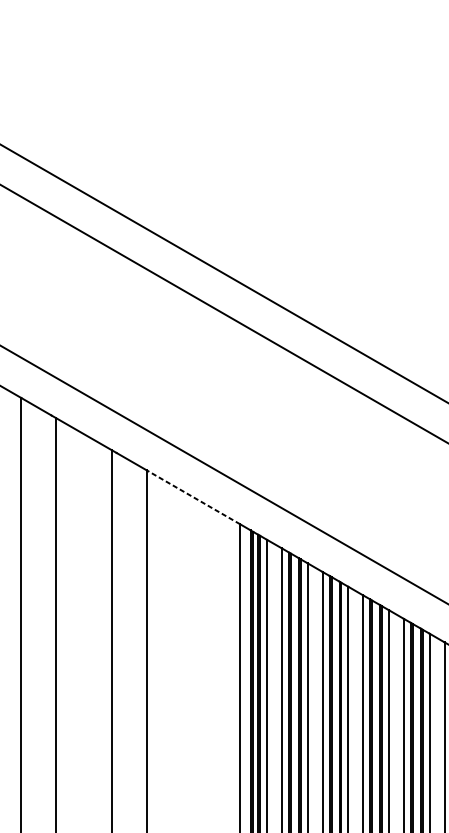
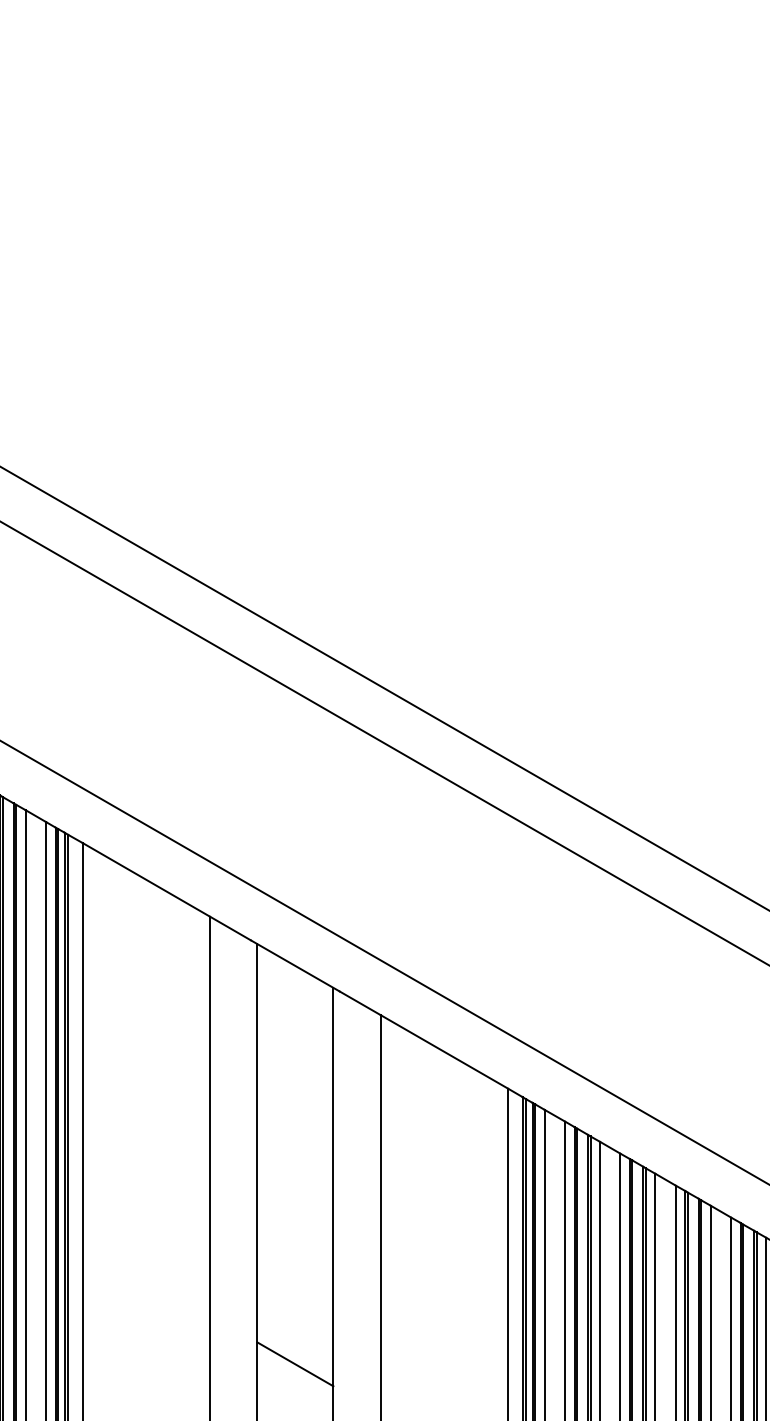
line: (193, 497) -> (444, 1051), dashed -> solid
line: (84, 726) -> (295, 1364), added

